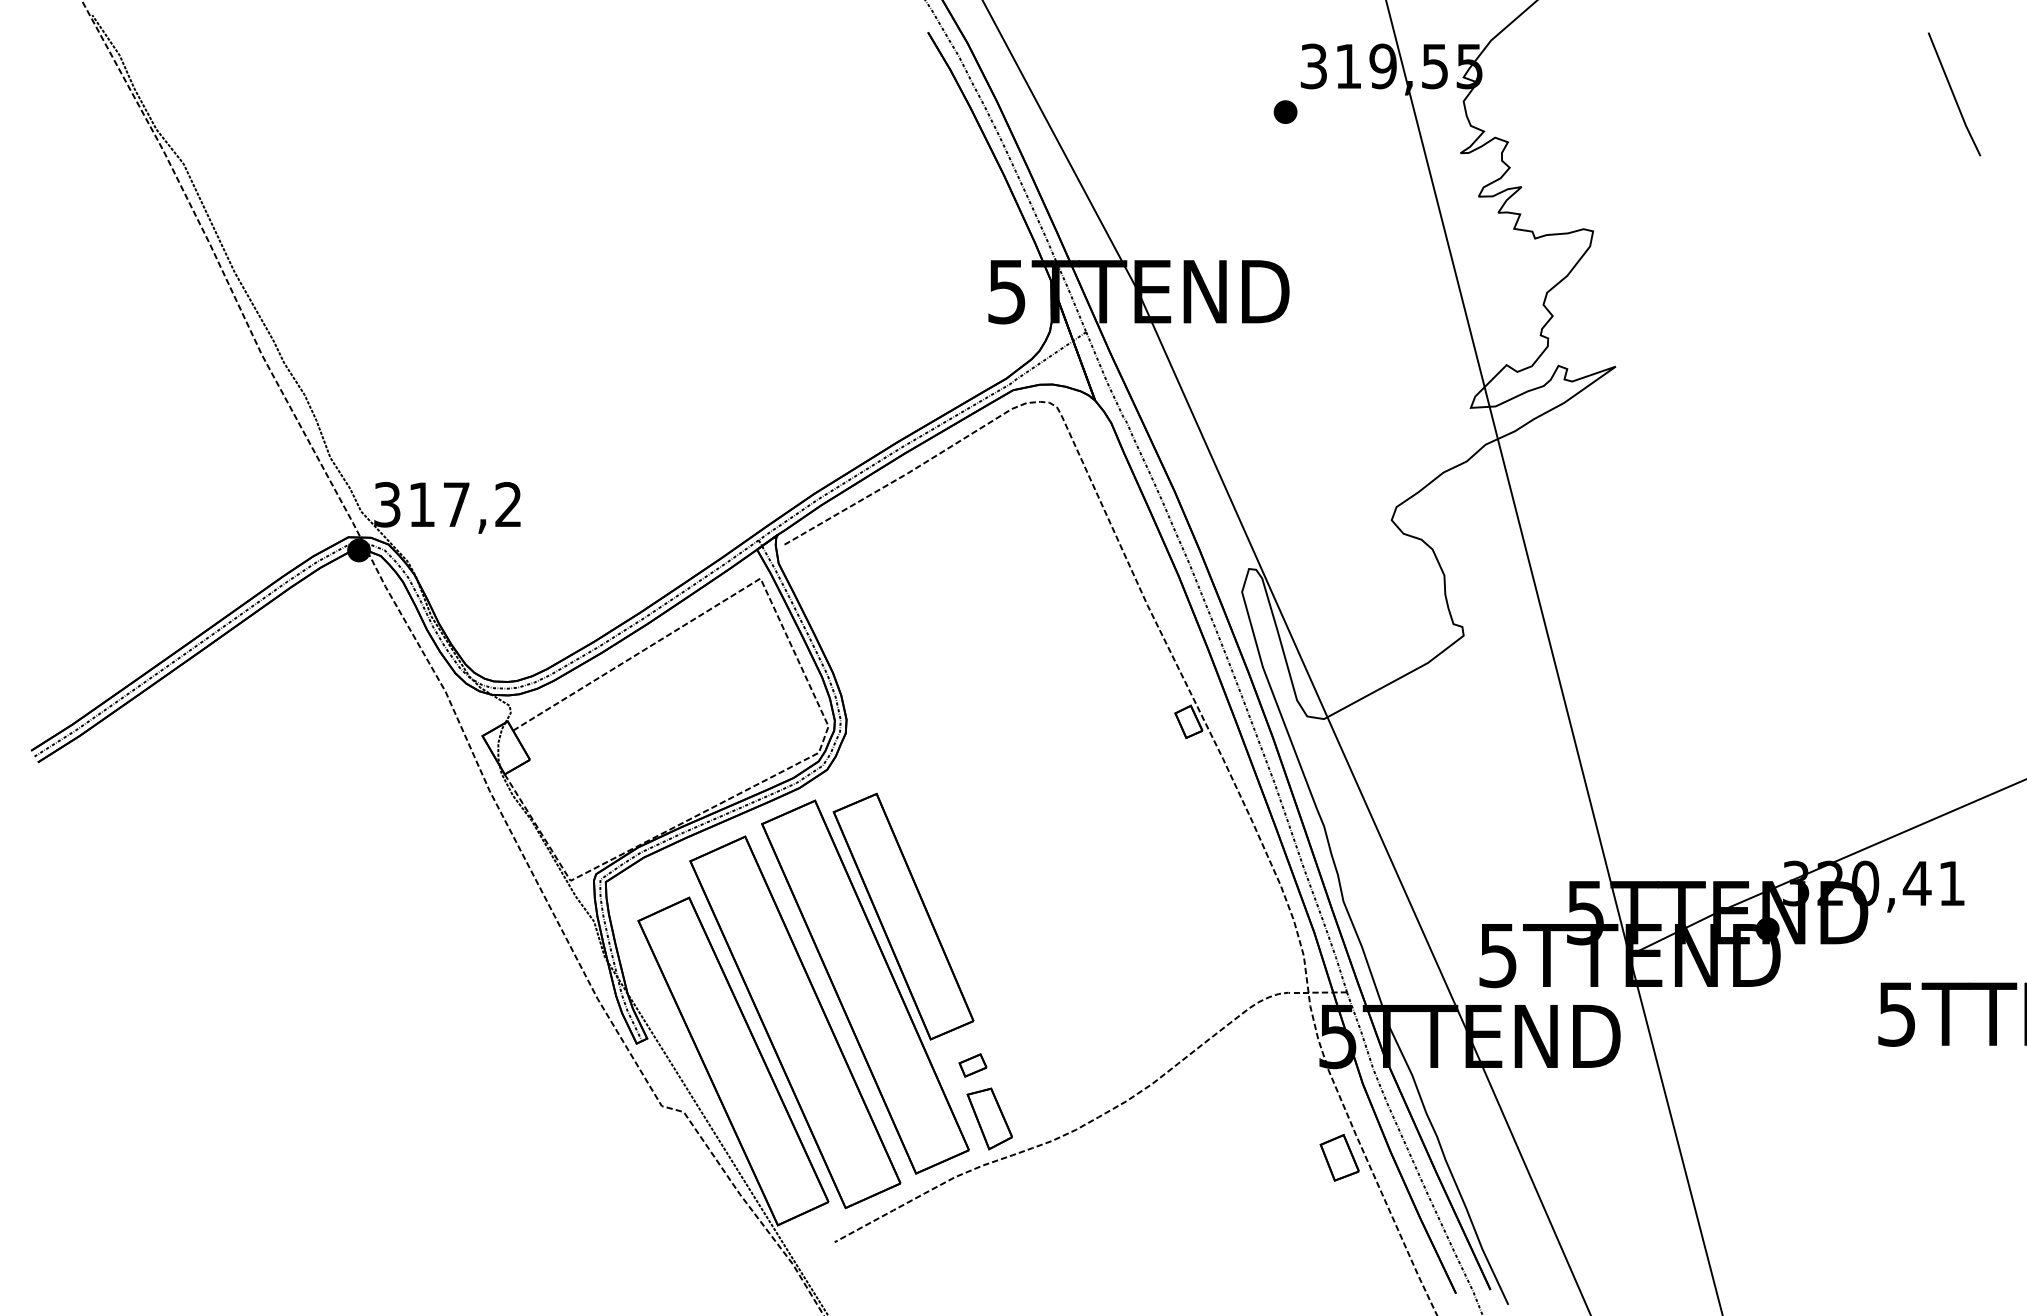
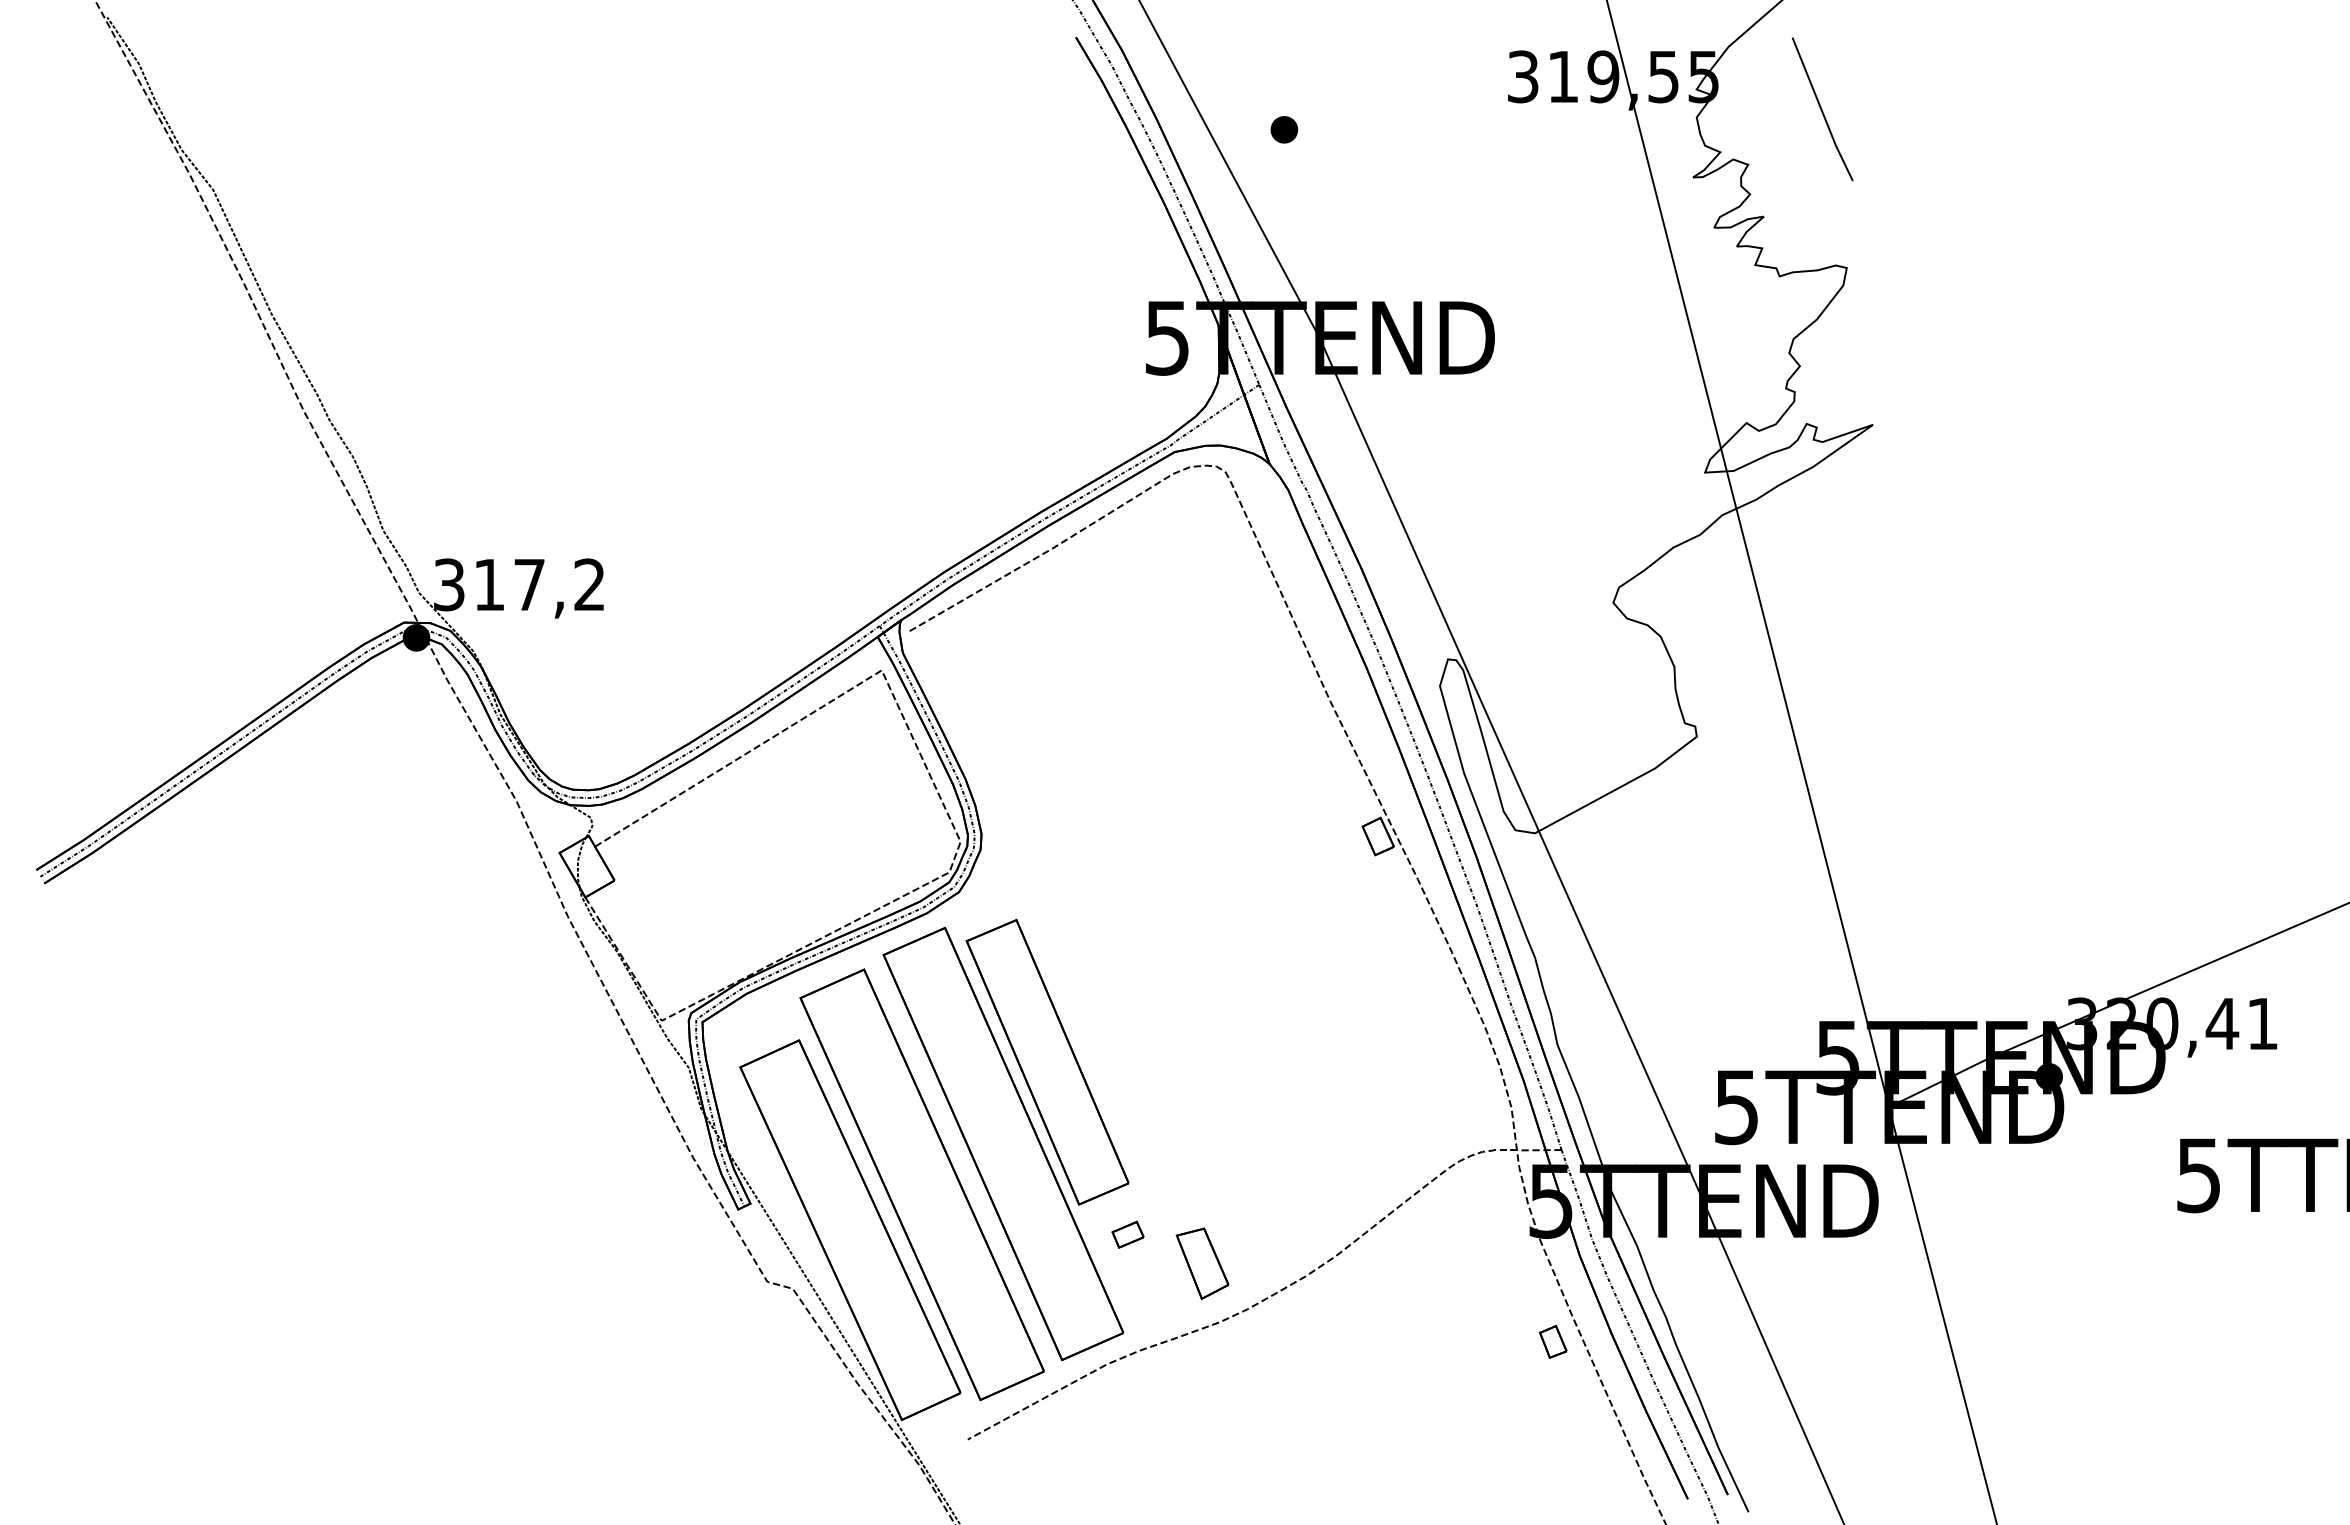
line: (1954, 94) -> (1822, 109), moved
part: (1285, 111) -> (1284, 129), moved
part: (989, 1118) -> (1202, 1263), moved
part: (1340, 1157) -> (1553, 1341), size x0.6

